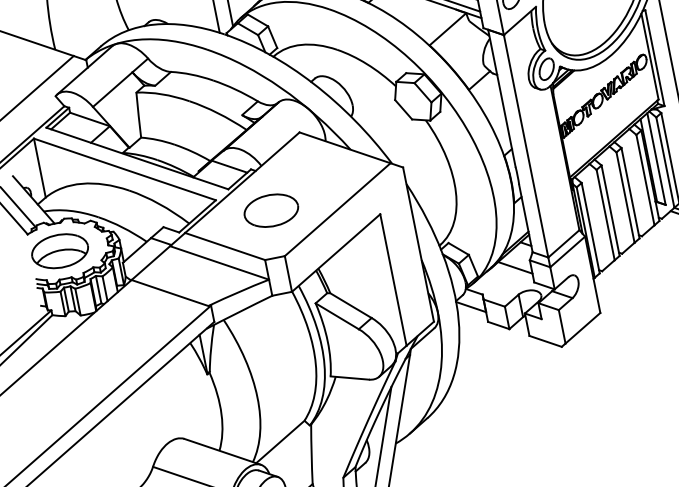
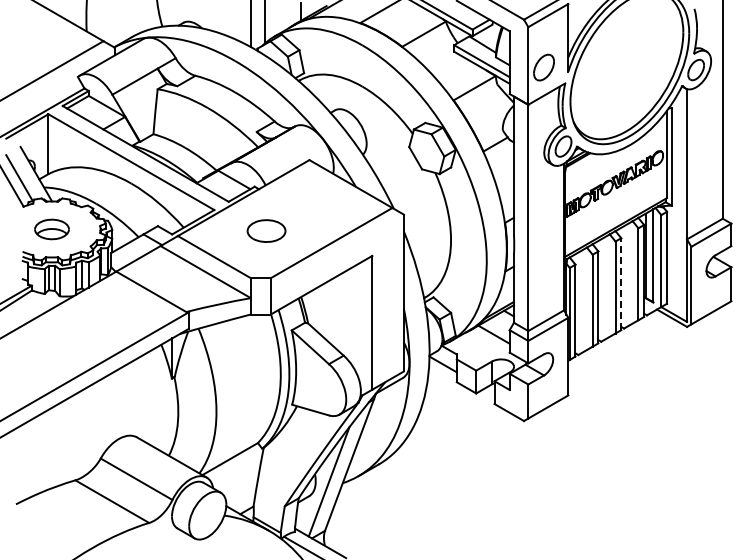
line: (630, 193) -> (621, 284), solid -> dashed
part: (271, 210) -> (266, 230), size x0.7
part: (59, 251) -> (51, 229), size x0.6

